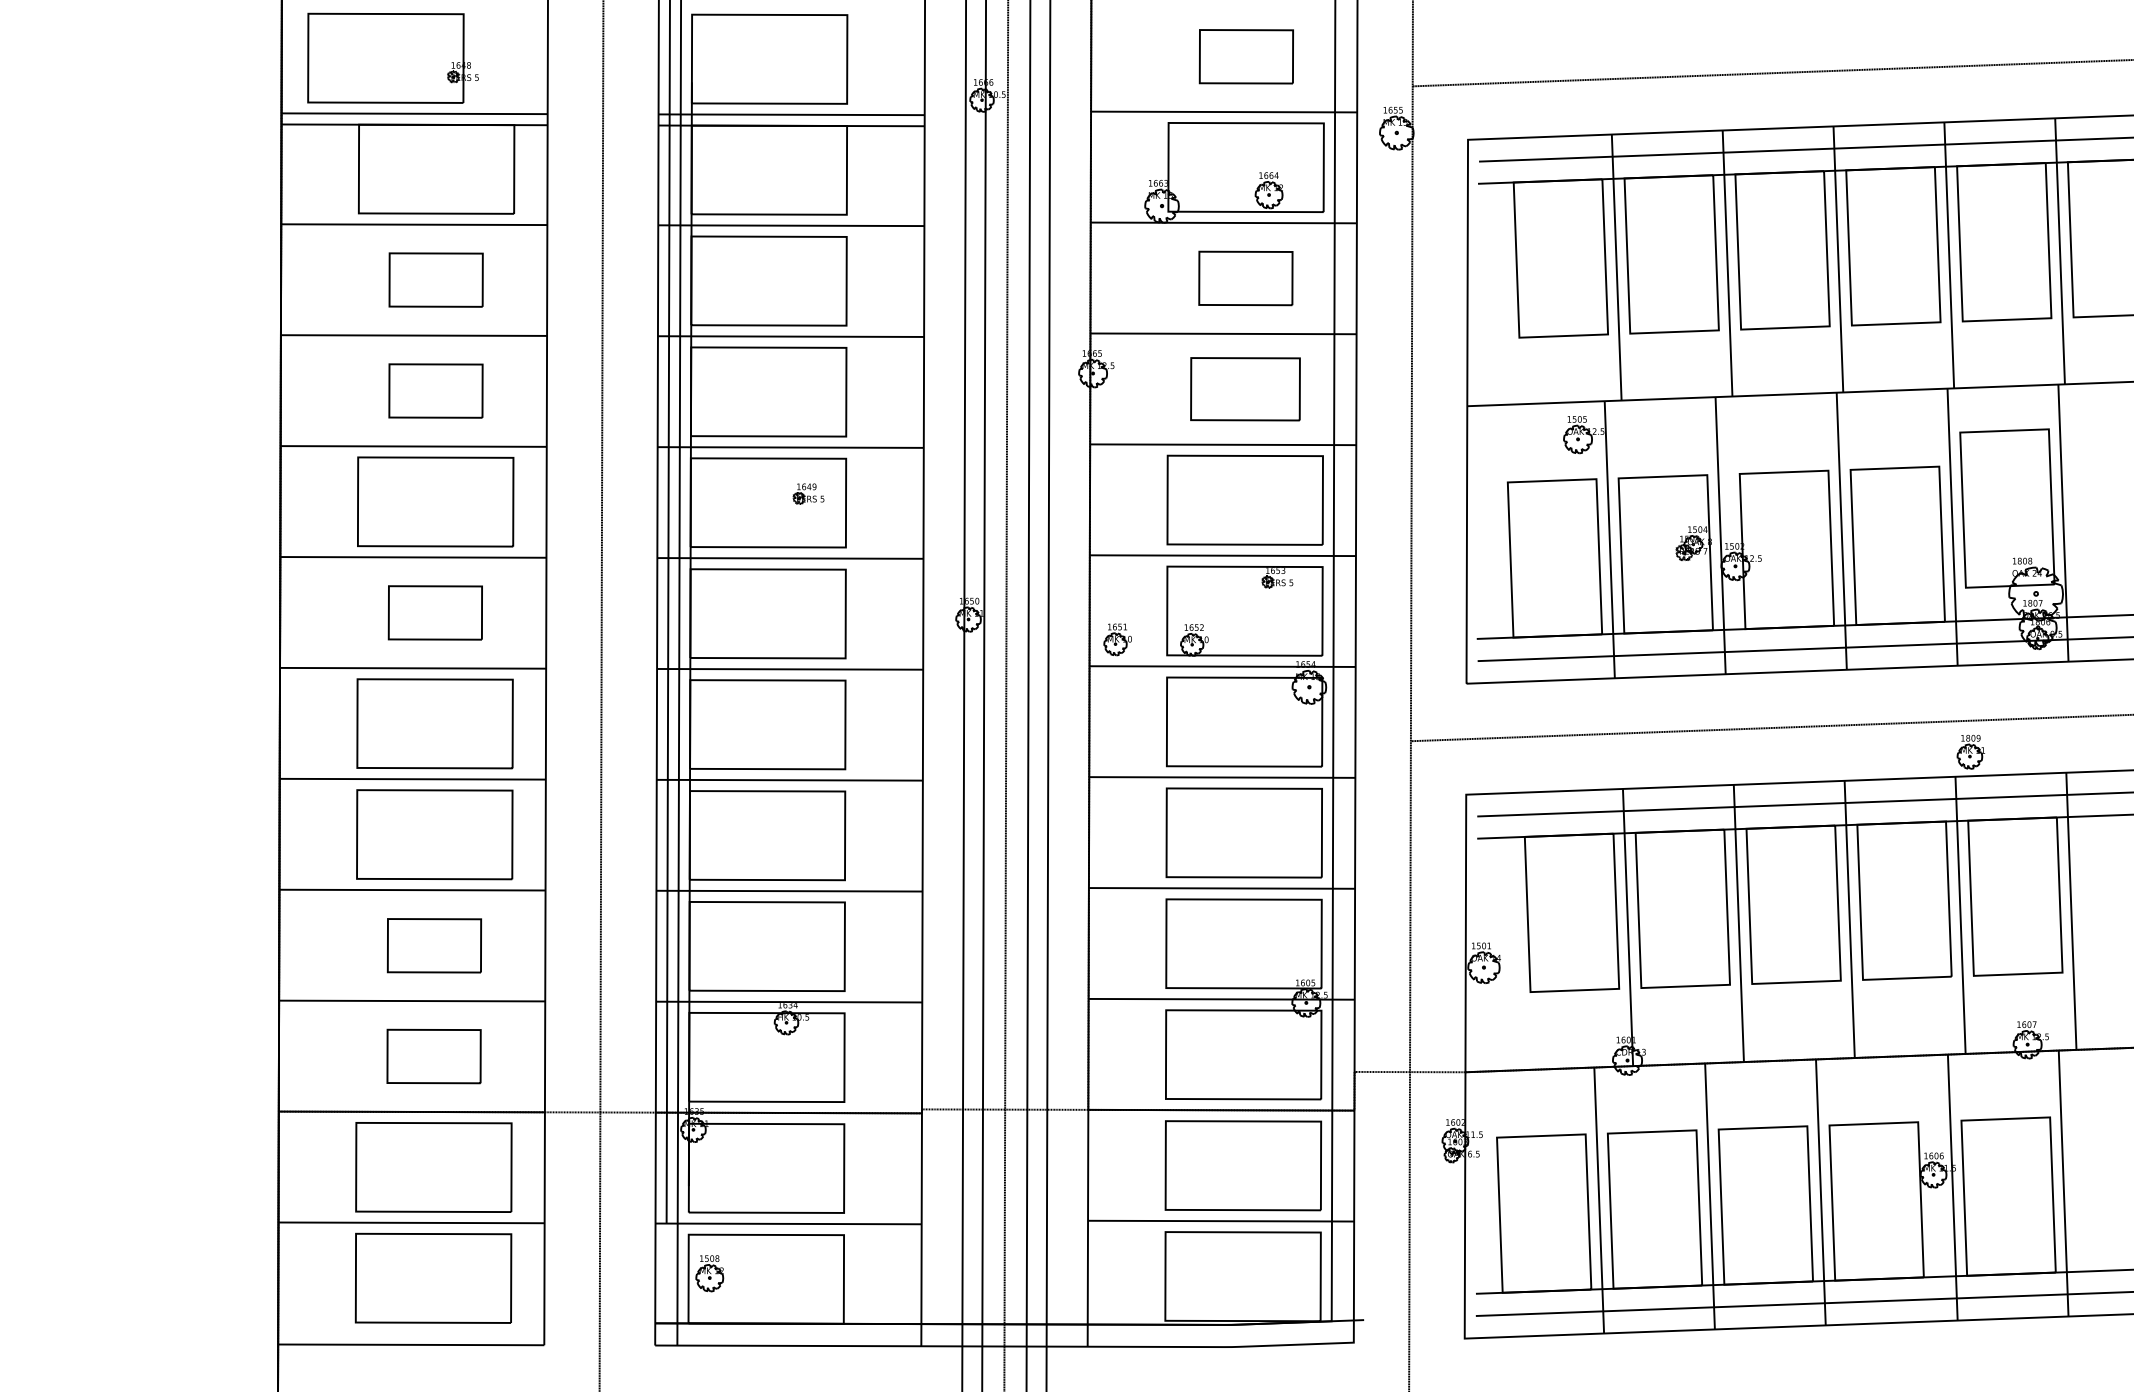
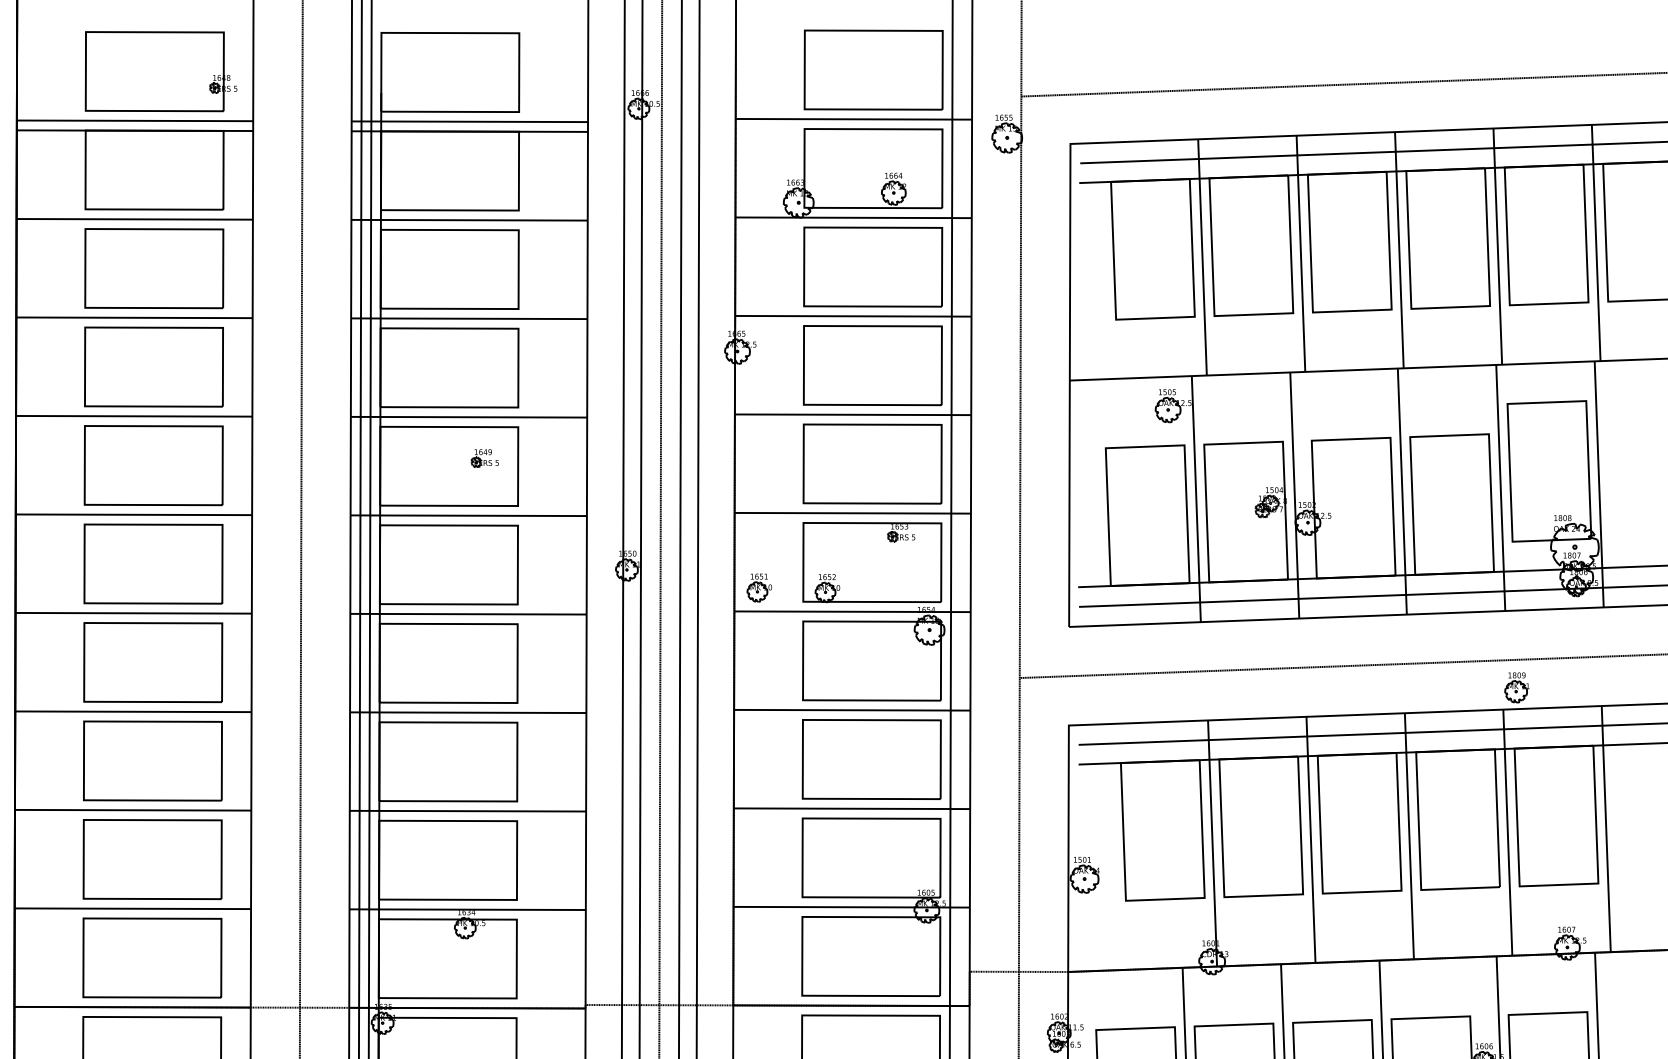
part: (1246, 56) -> (873, 70), size x1.67
part: (392, 57) -> (160, 70), moved
part: (1245, 278) -> (872, 267), size x1.67
part: (435, 279) -> (153, 268), size x1.67
part: (1245, 388) -> (872, 364), size x1.43
part: (435, 390) -> (153, 366), size x1.67
part: (435, 612) -> (153, 563), size x1.67
part: (434, 945) -> (152, 859), size x1.67
part: (433, 1056) -> (151, 958), size x1.67

